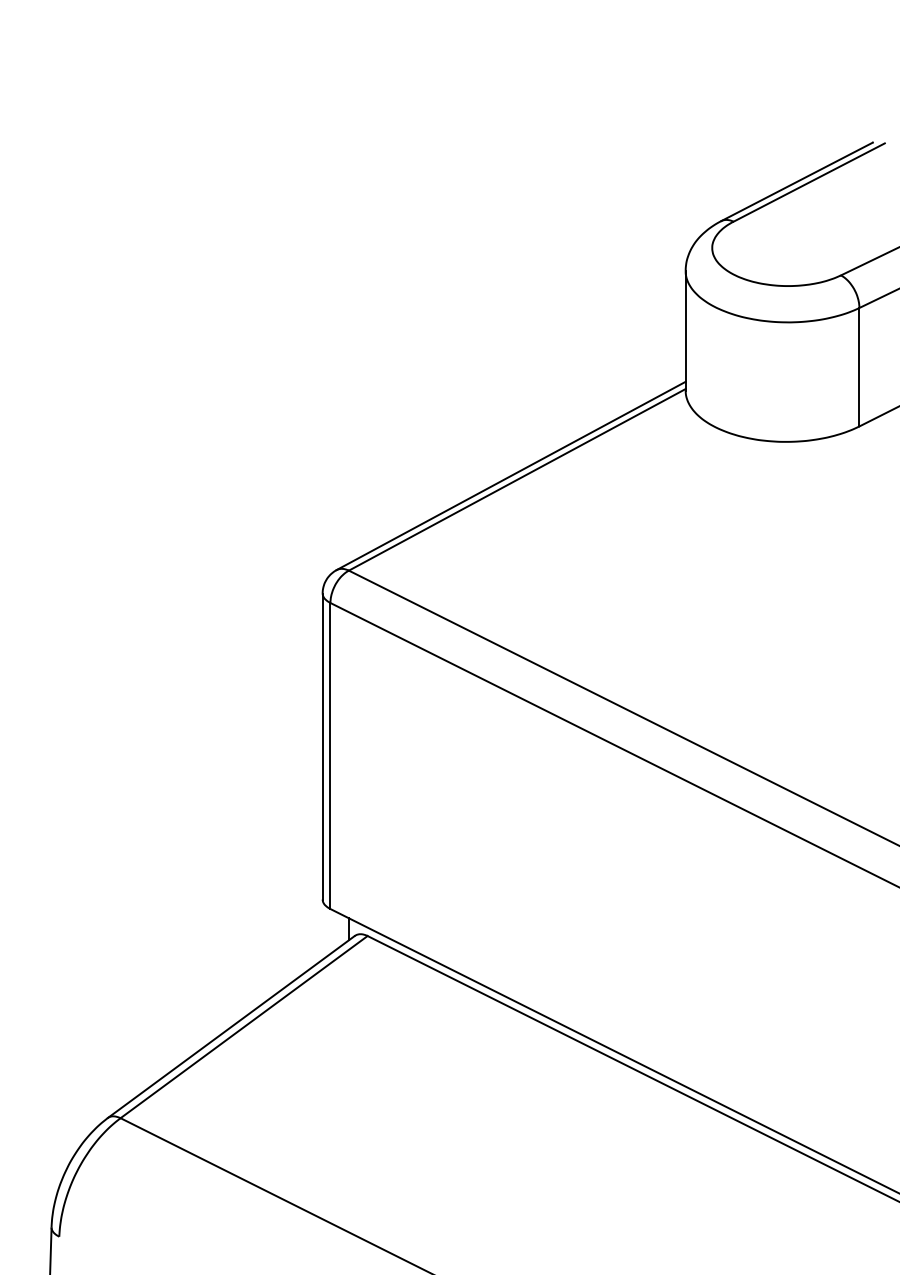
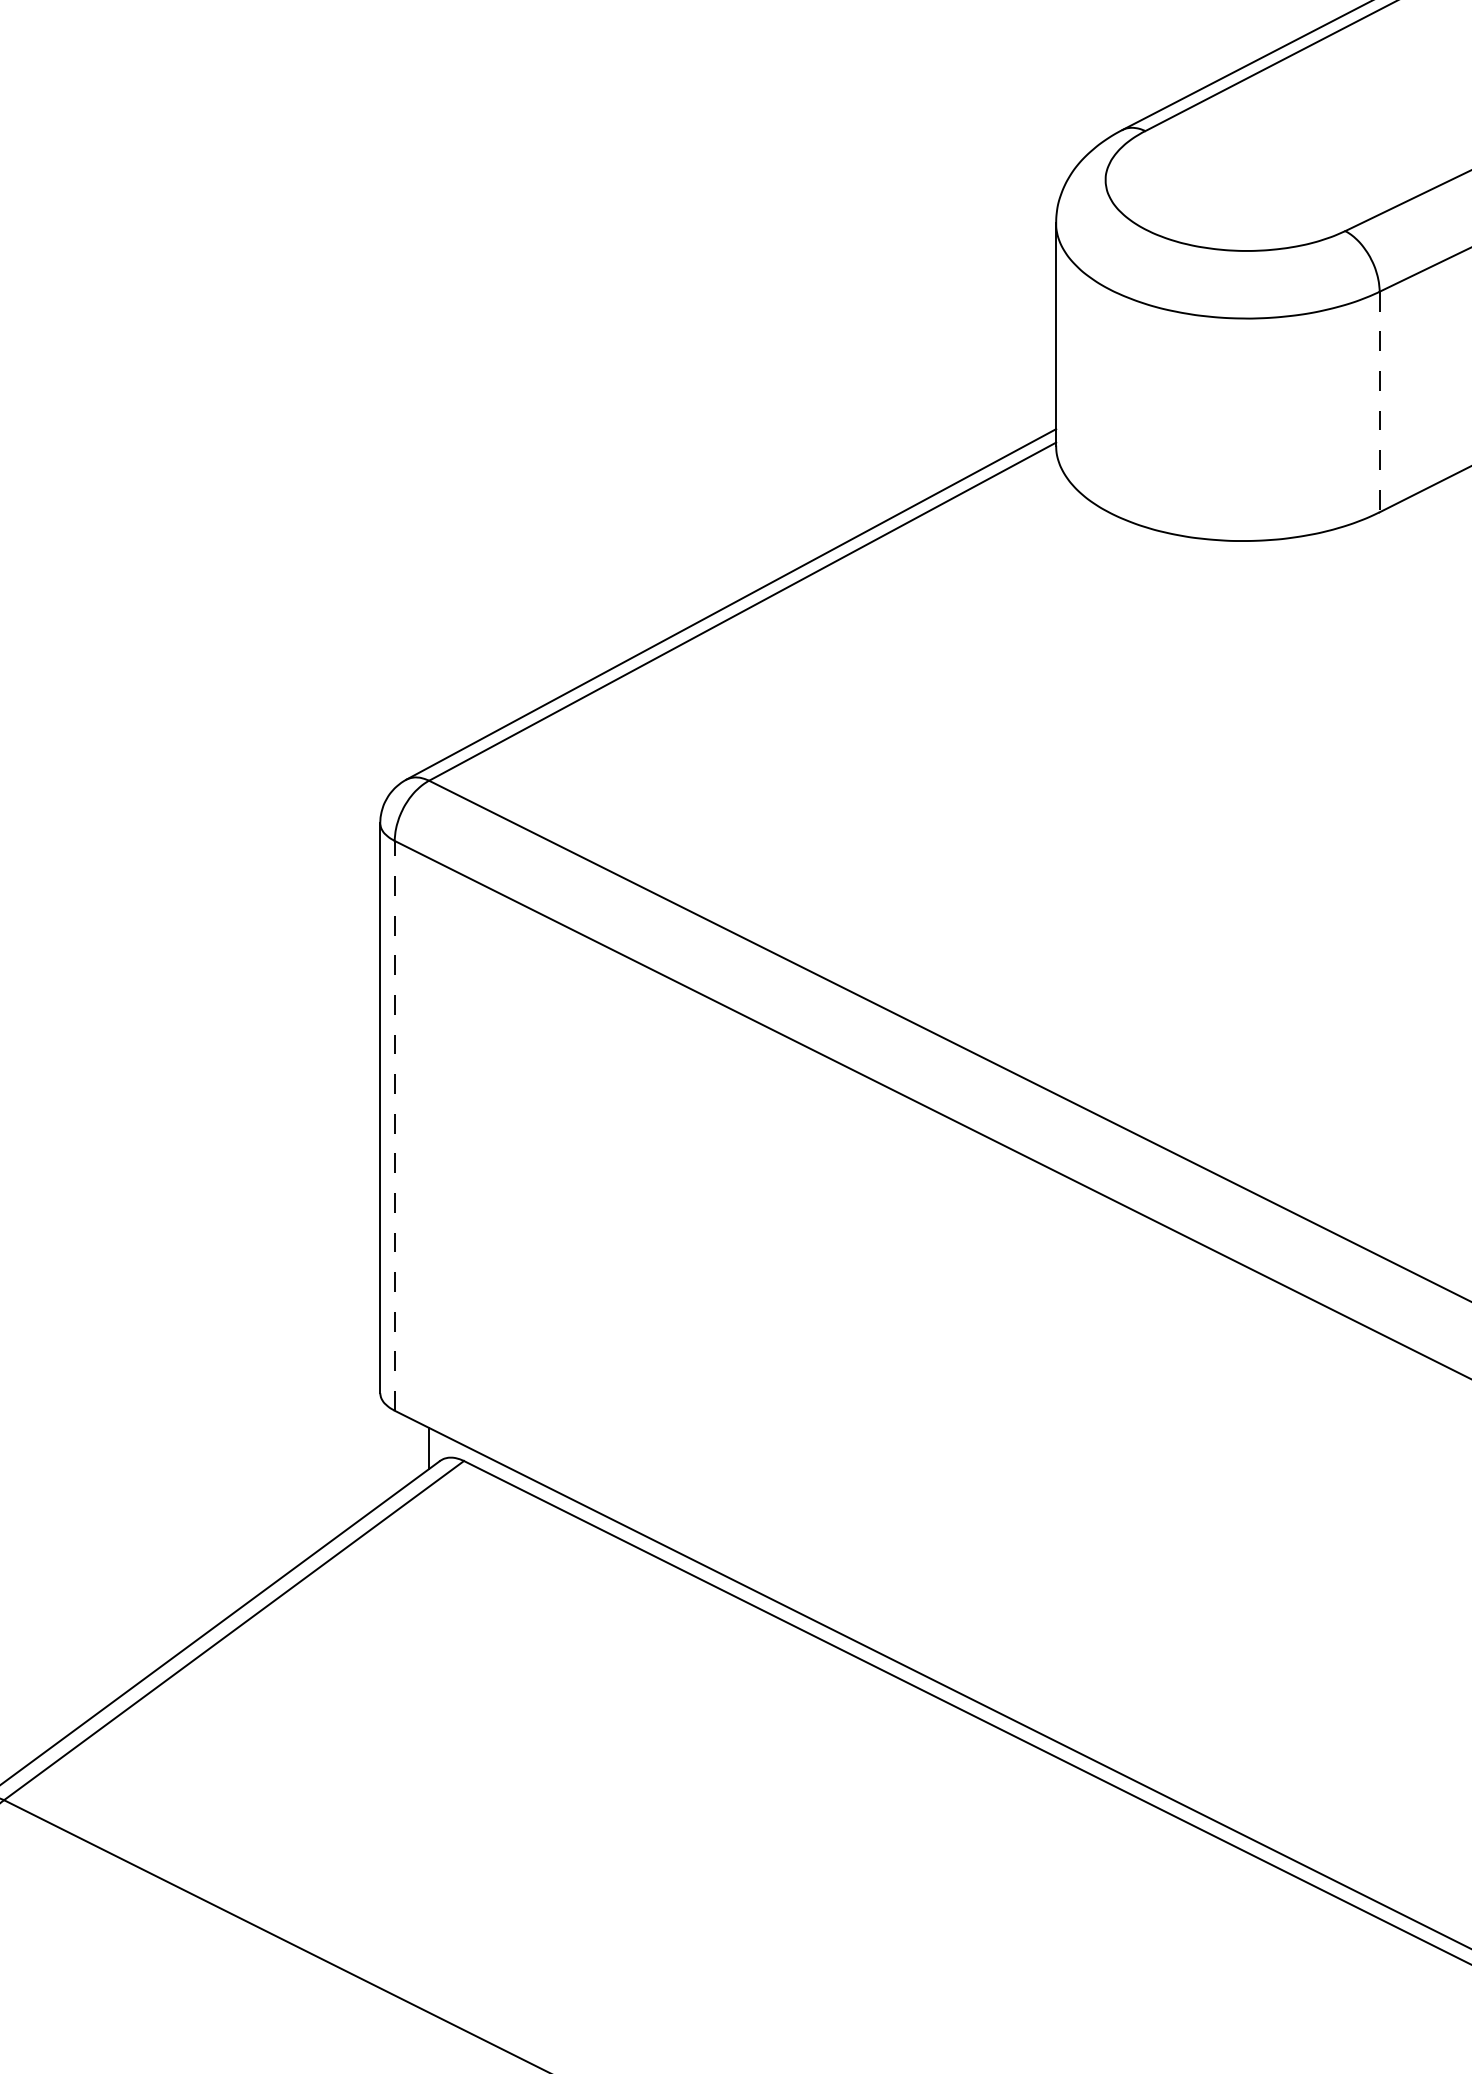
line: (859, 367) -> (1379, 402), solid -> dashed
line: (330, 755) -> (394, 1124), solid -> dashed

